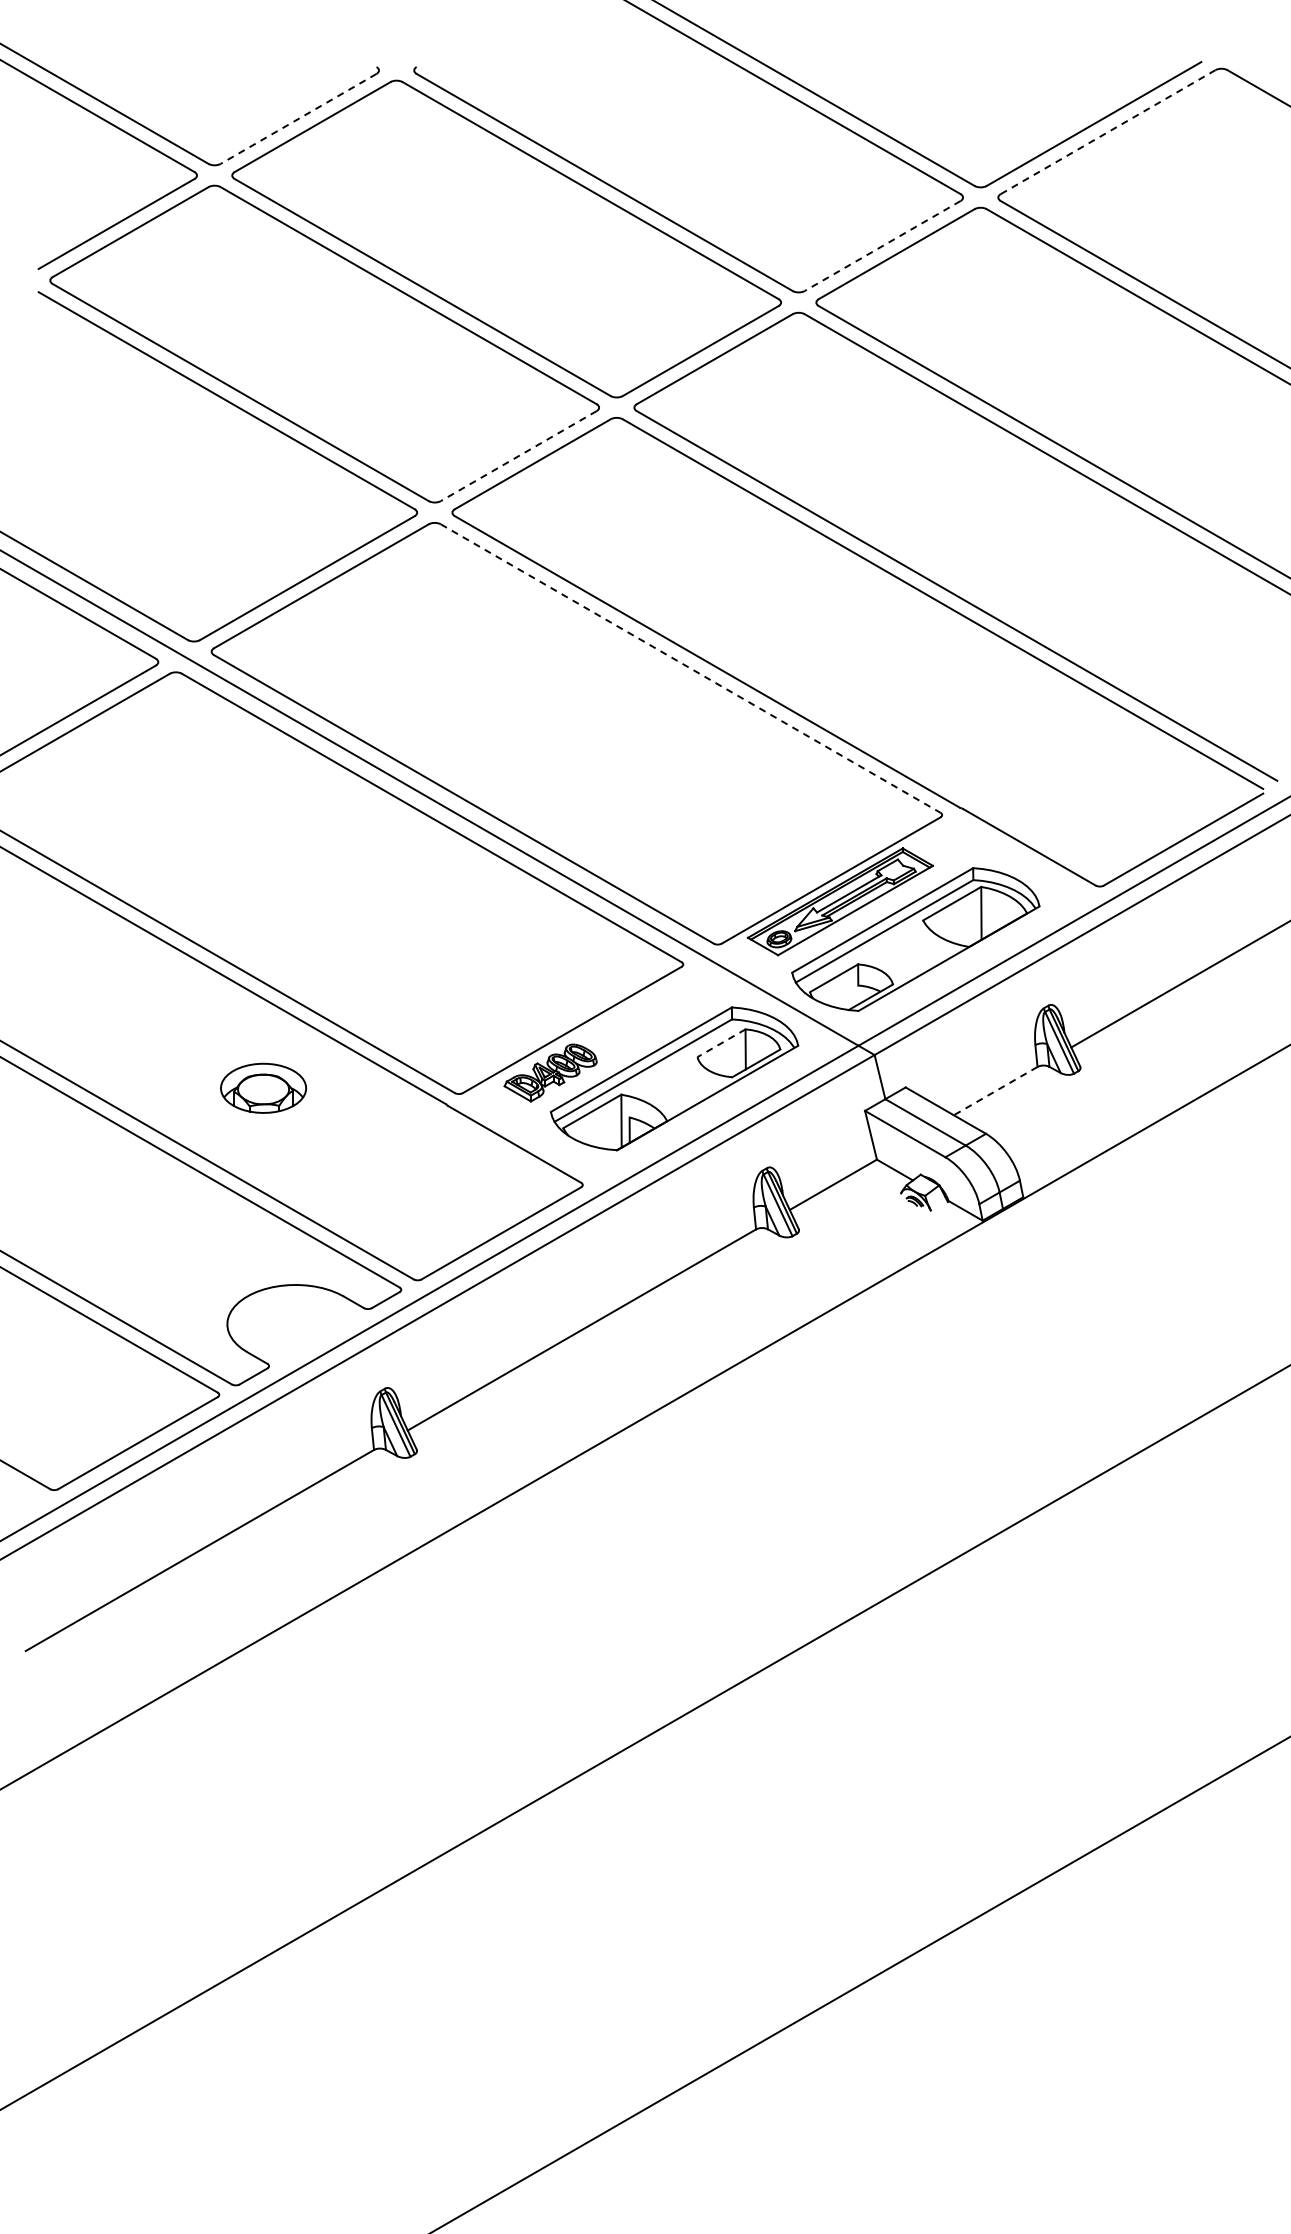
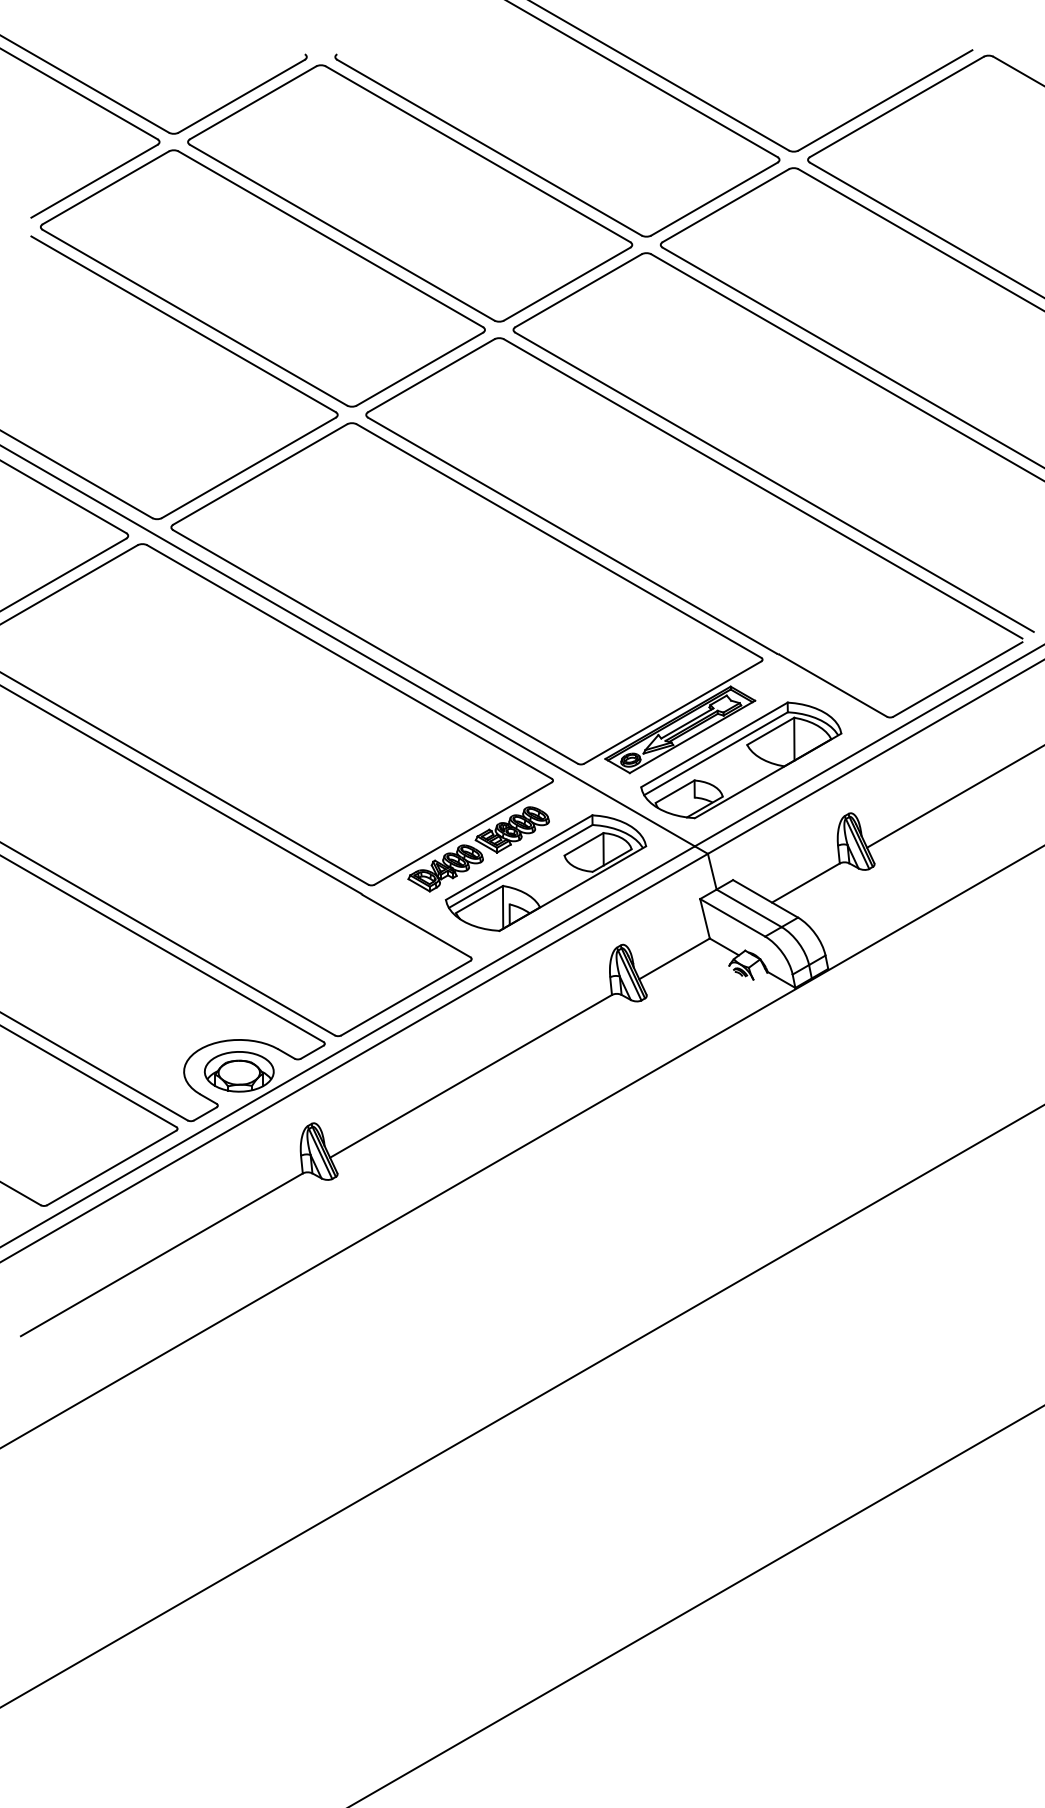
line: (298, 118) -> (241, 95), dashed -> solid
line: (1108, 132) -> (897, 107), dashed -> solid
line: (882, 246) -> (714, 199), dashed -> solid
line: (518, 456) -> (419, 369), dashed -> solid
line: (691, 668) -> (559, 541), dashed -> solid
part: (632, 1025) -> (511, 829), added
line: (721, 1043) -> (584, 844), dashed -> solid
part: (263, 1087) -> (239, 1071), moved
line: (995, 1091) -> (805, 883), dashed -> solid

